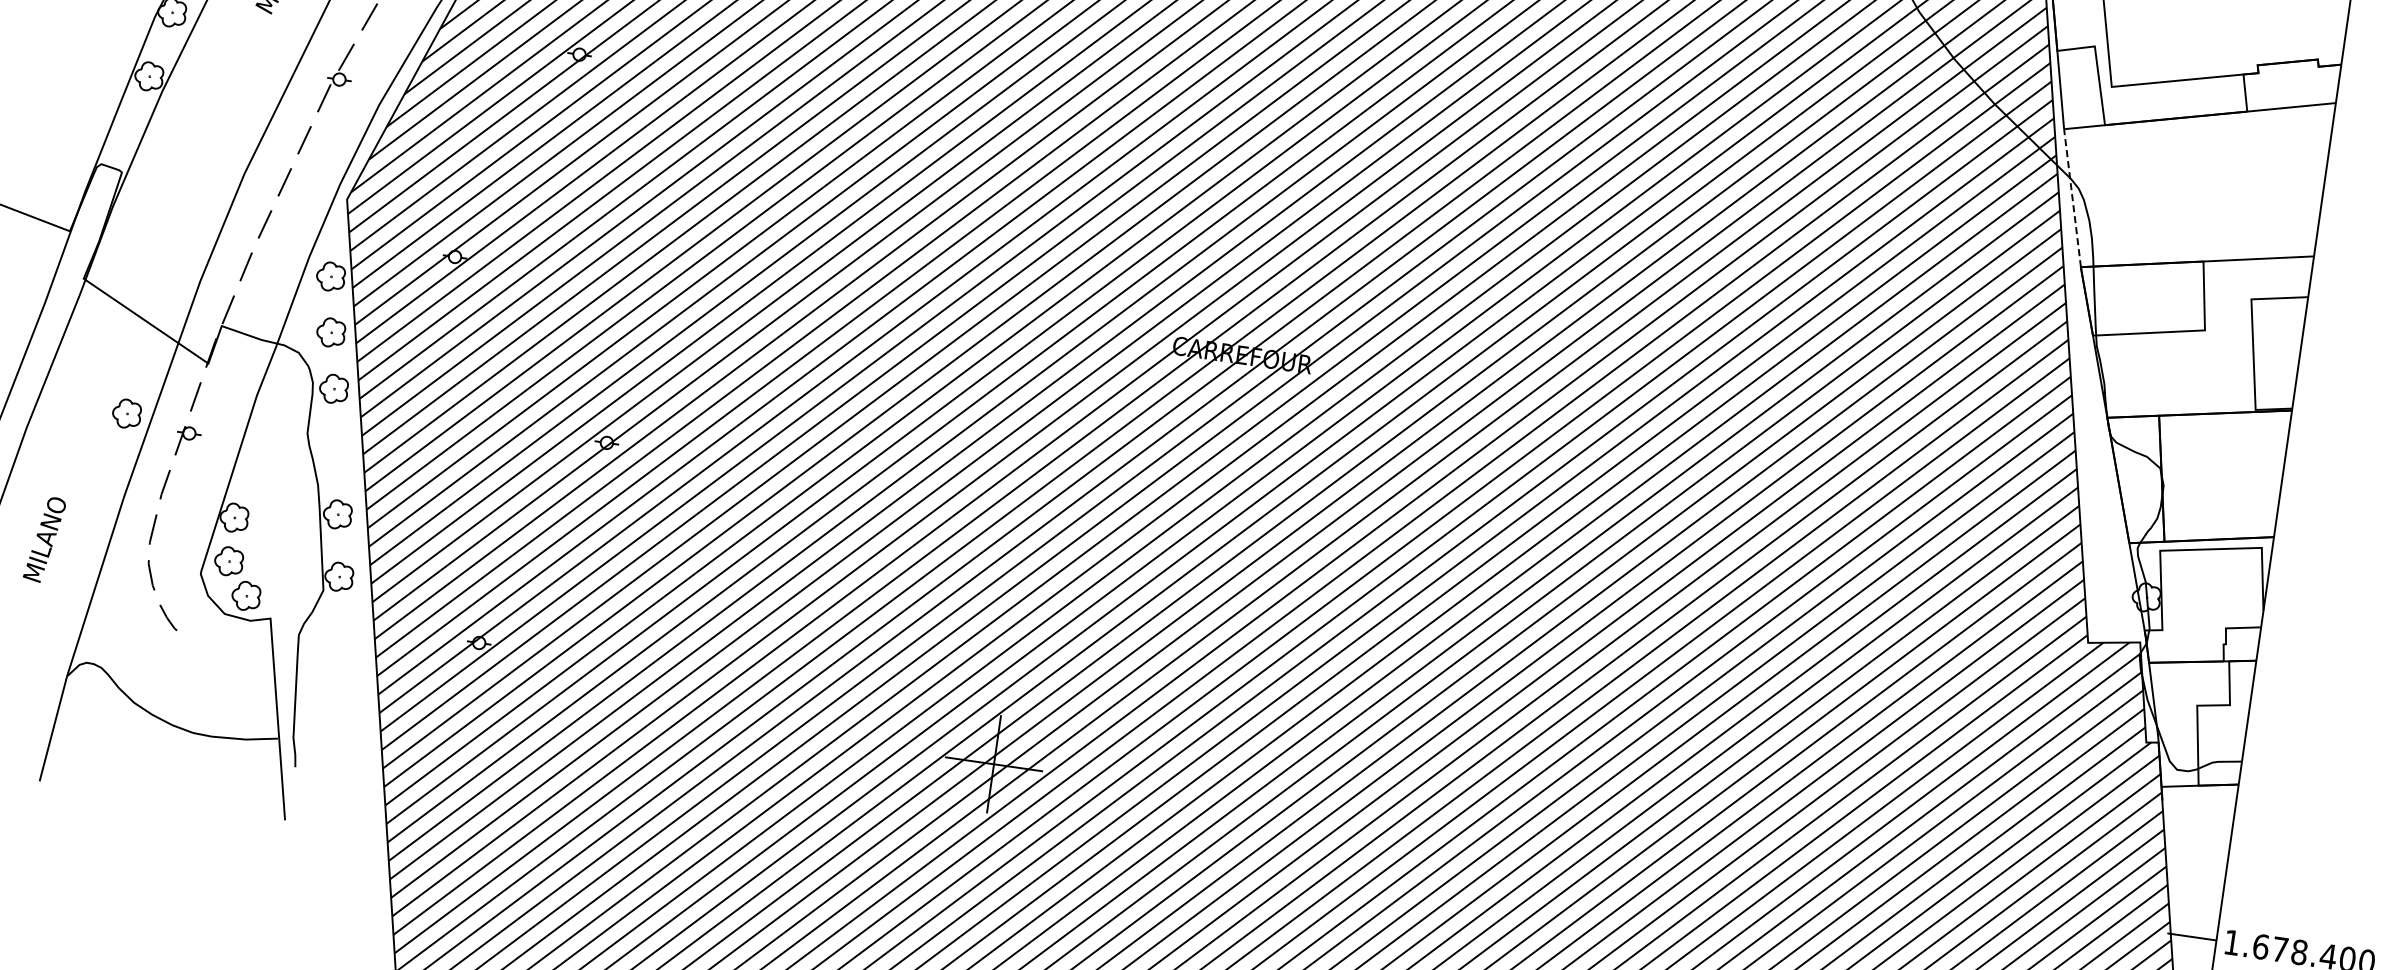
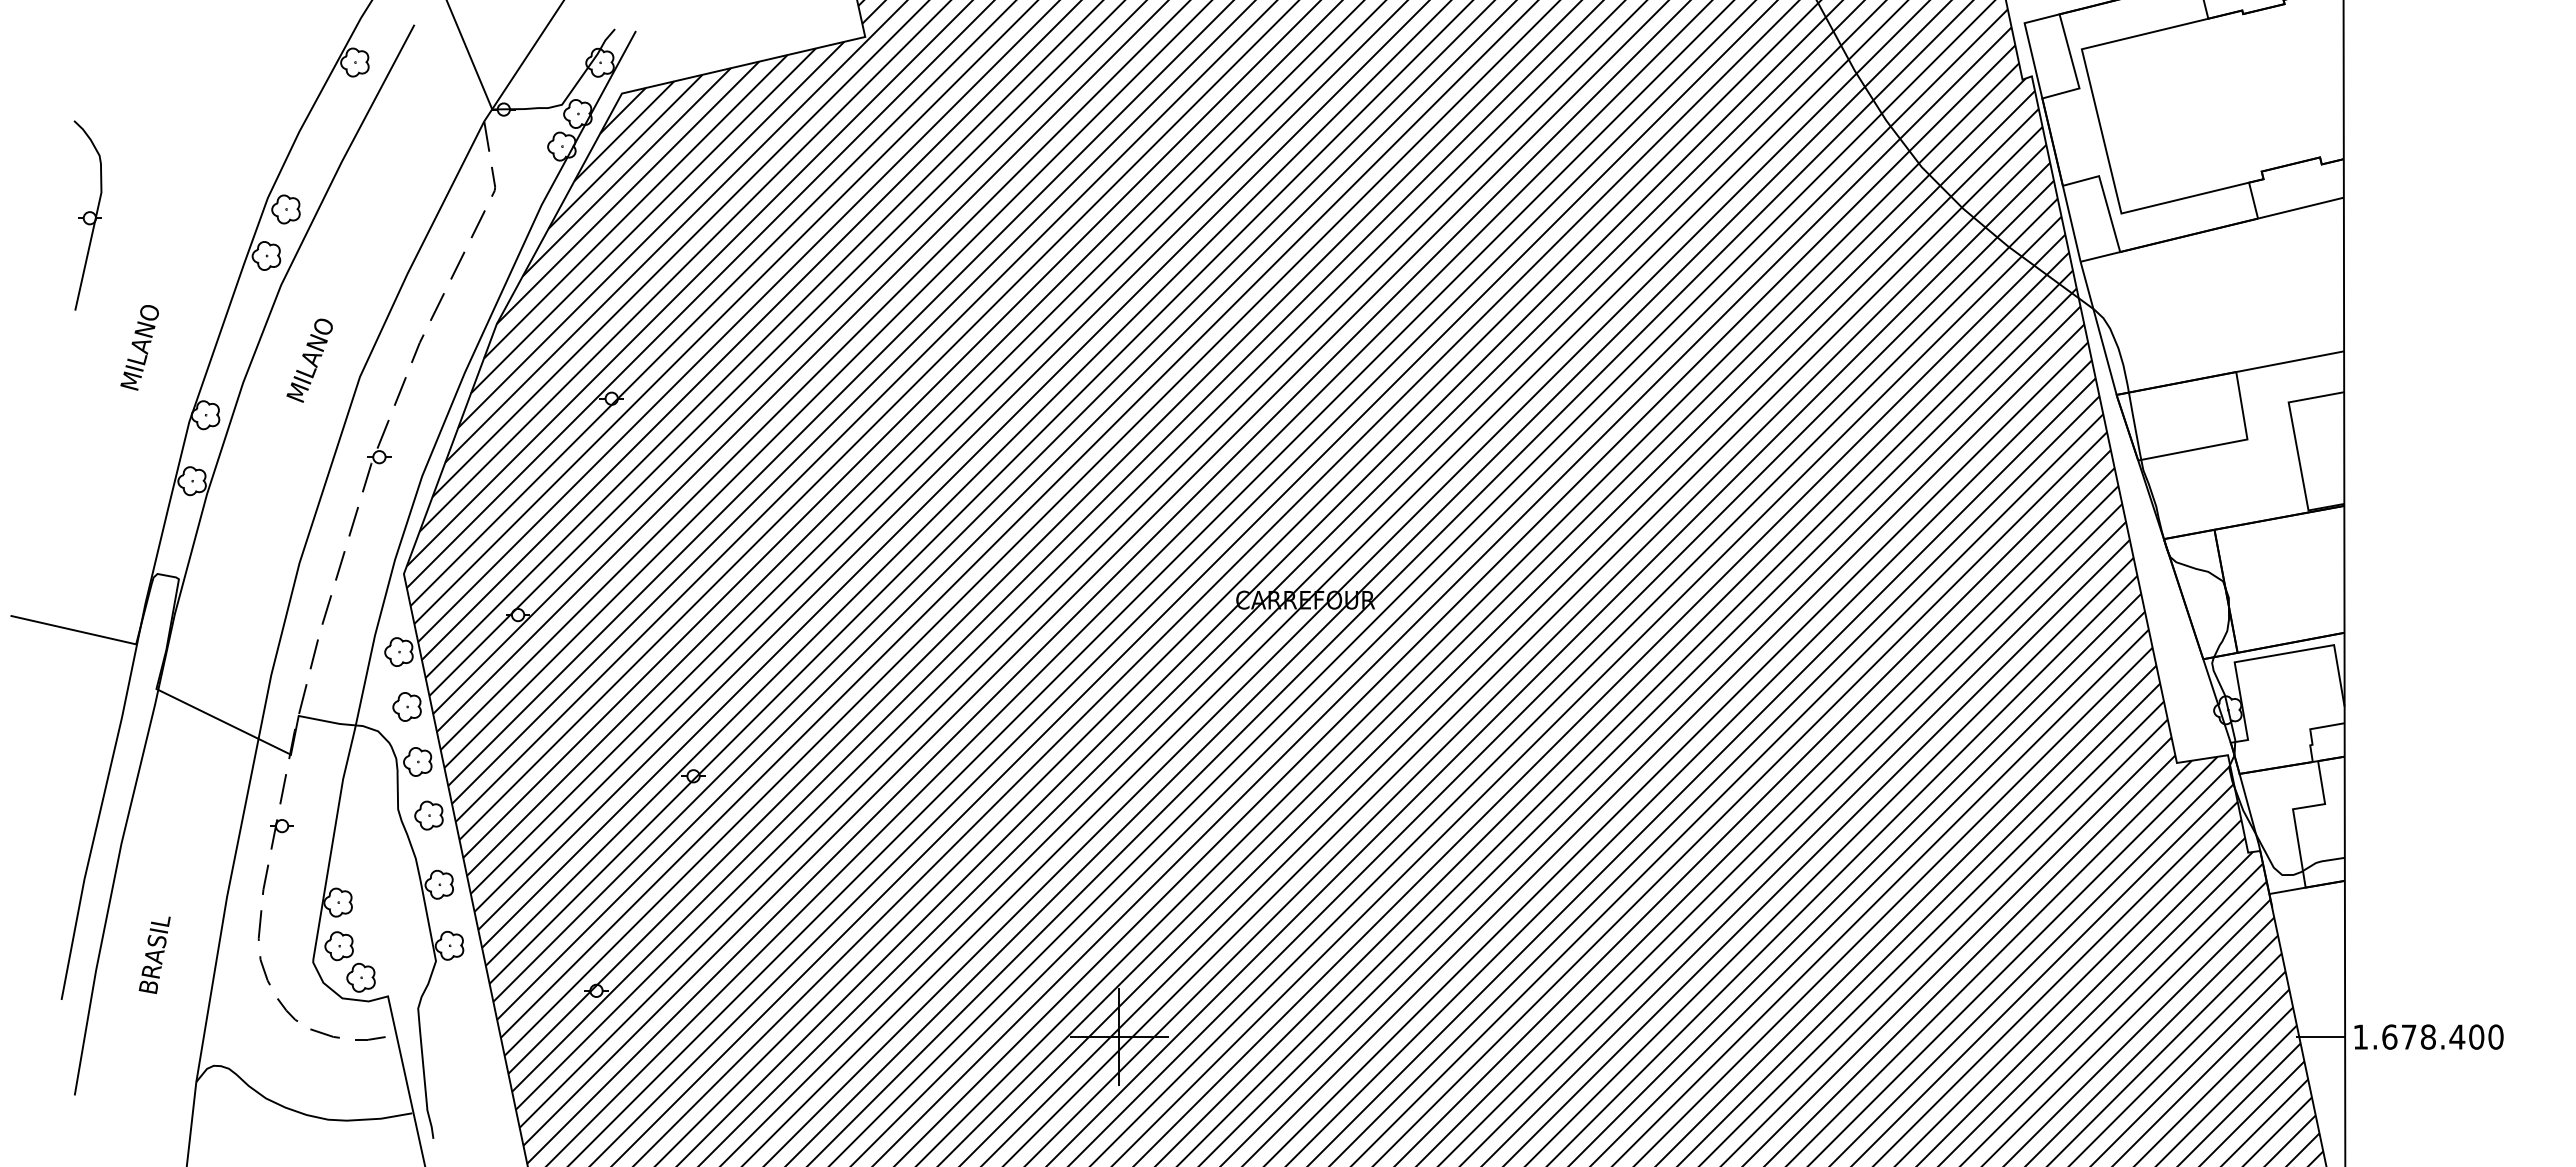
line: (2072, 198) -> (2098, 328), dashed -> solid
part: (126, 413) -> (428, 815), moved
text: (45, 538) -> (155, 949), MILANO -> BRASIL
line: (216, 651) -> (339, 1036), added

